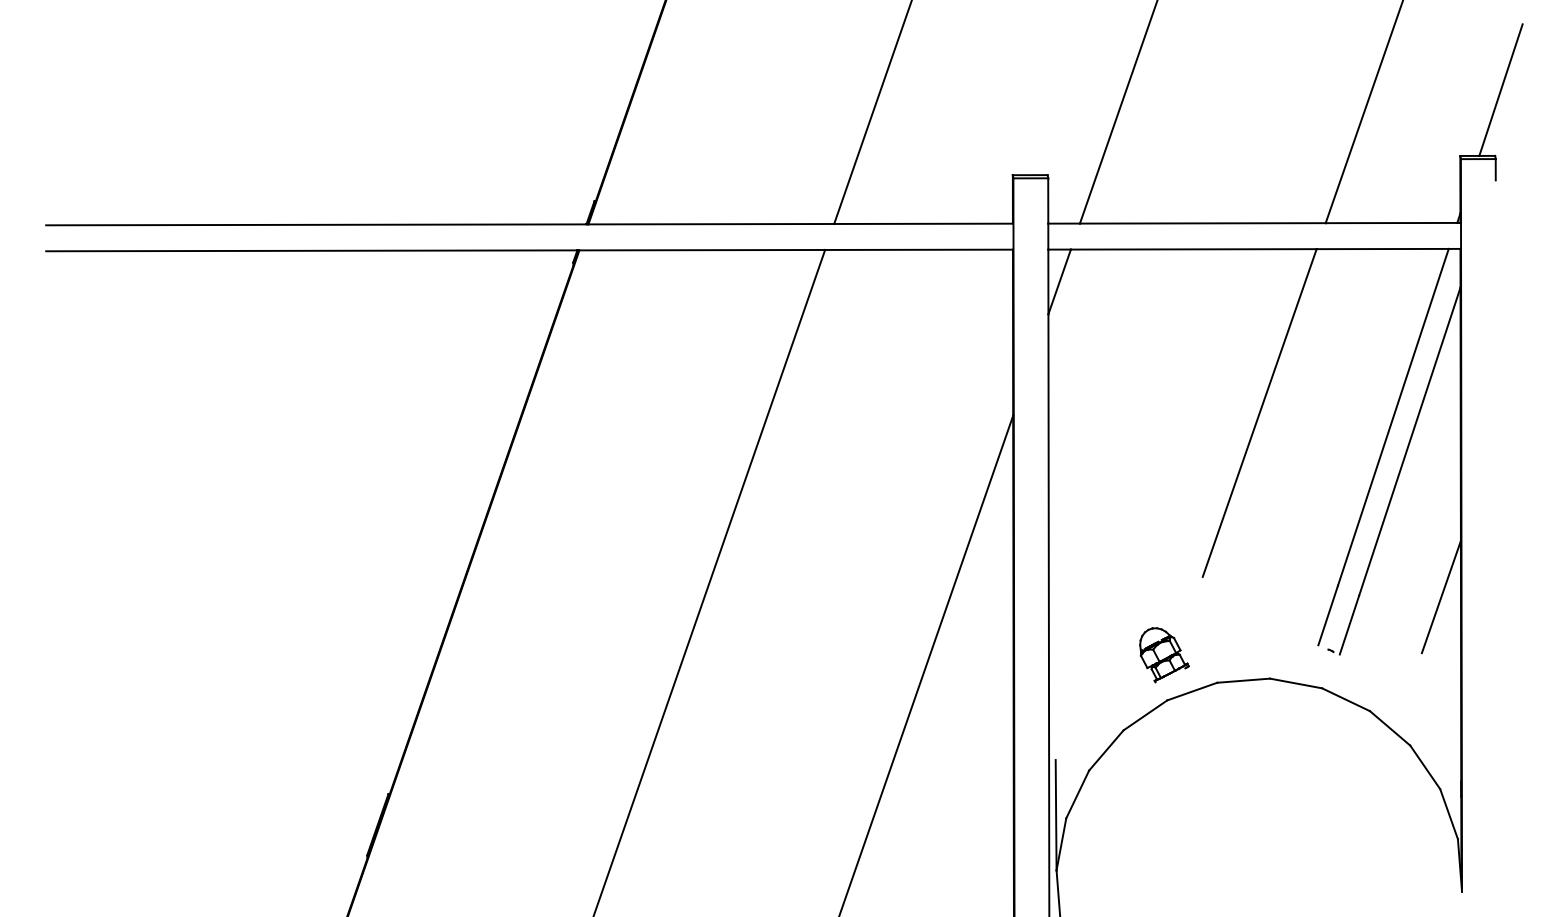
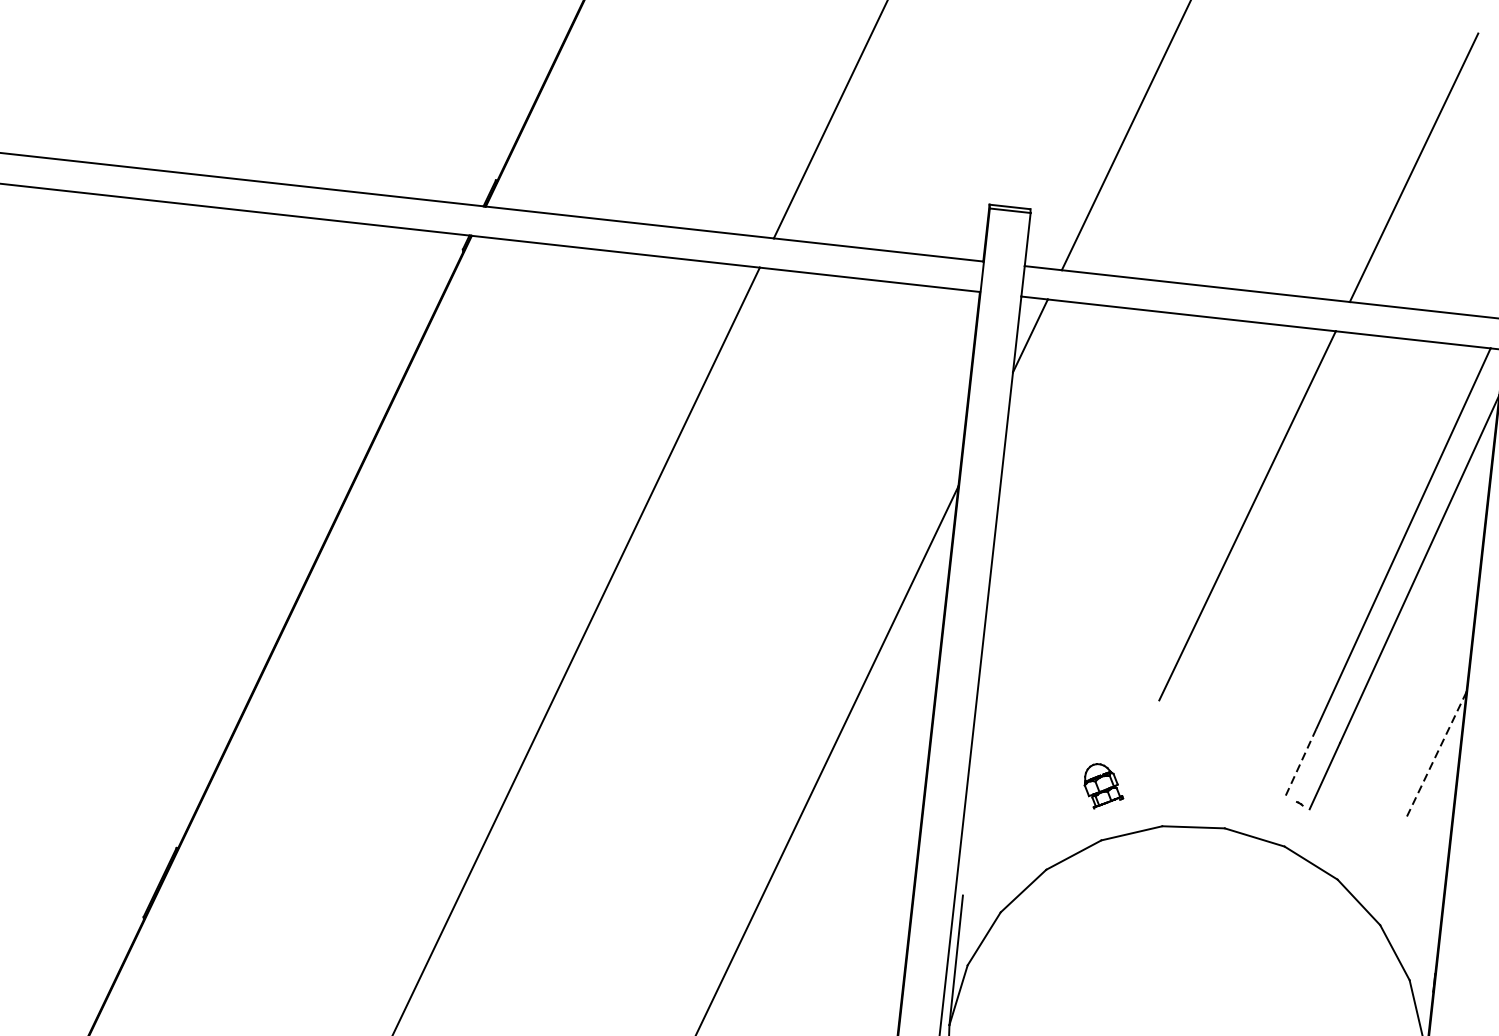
line: (1441, 597) -> (1436, 755), solid -> dashed
line: (1328, 614) -> (1301, 760), solid -> dashed
part: (1164, 655) -> (1104, 787), size x0.7

